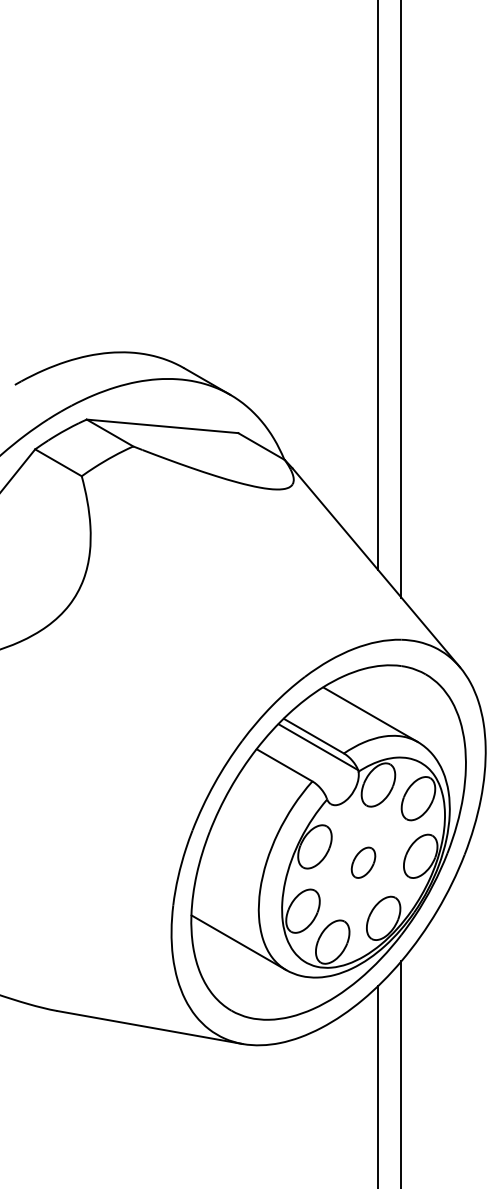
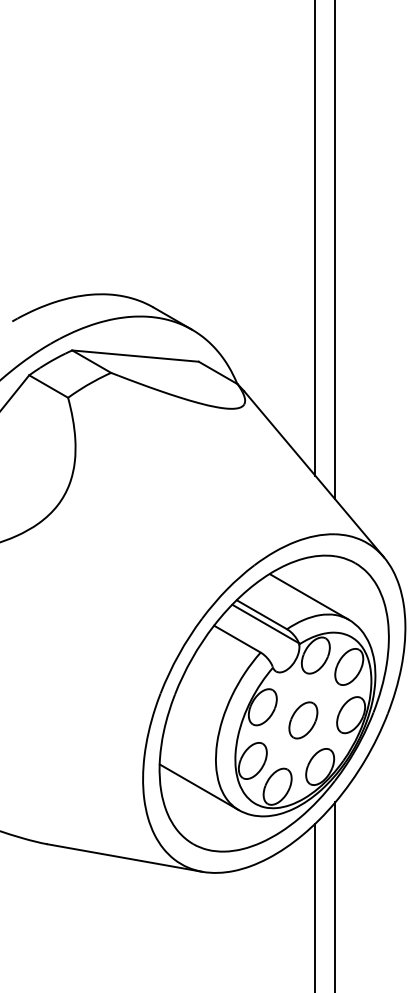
part: (363, 862) -> (303, 720), size x1.43

